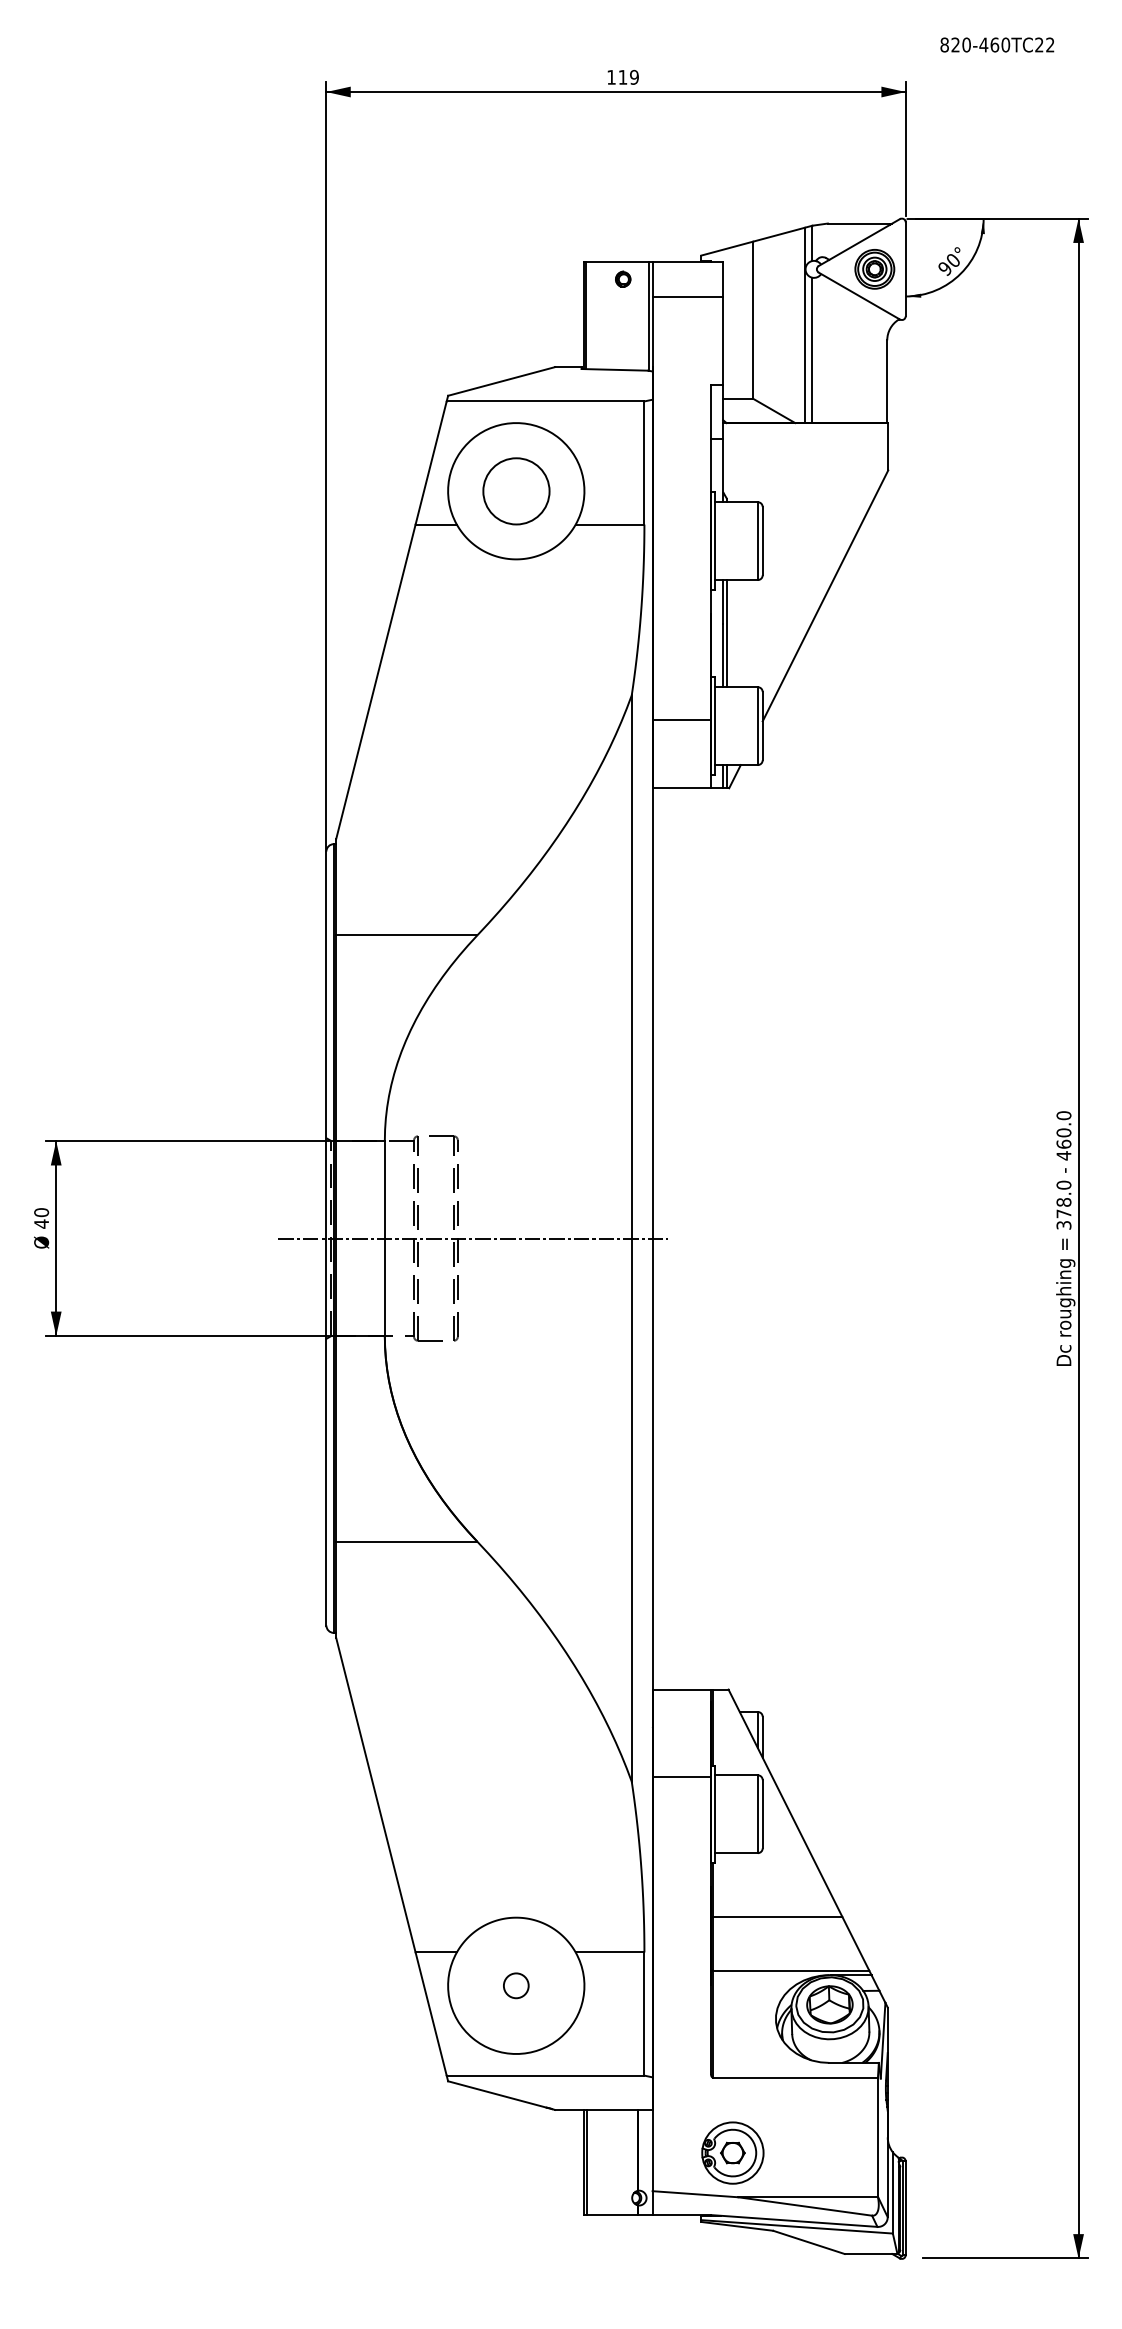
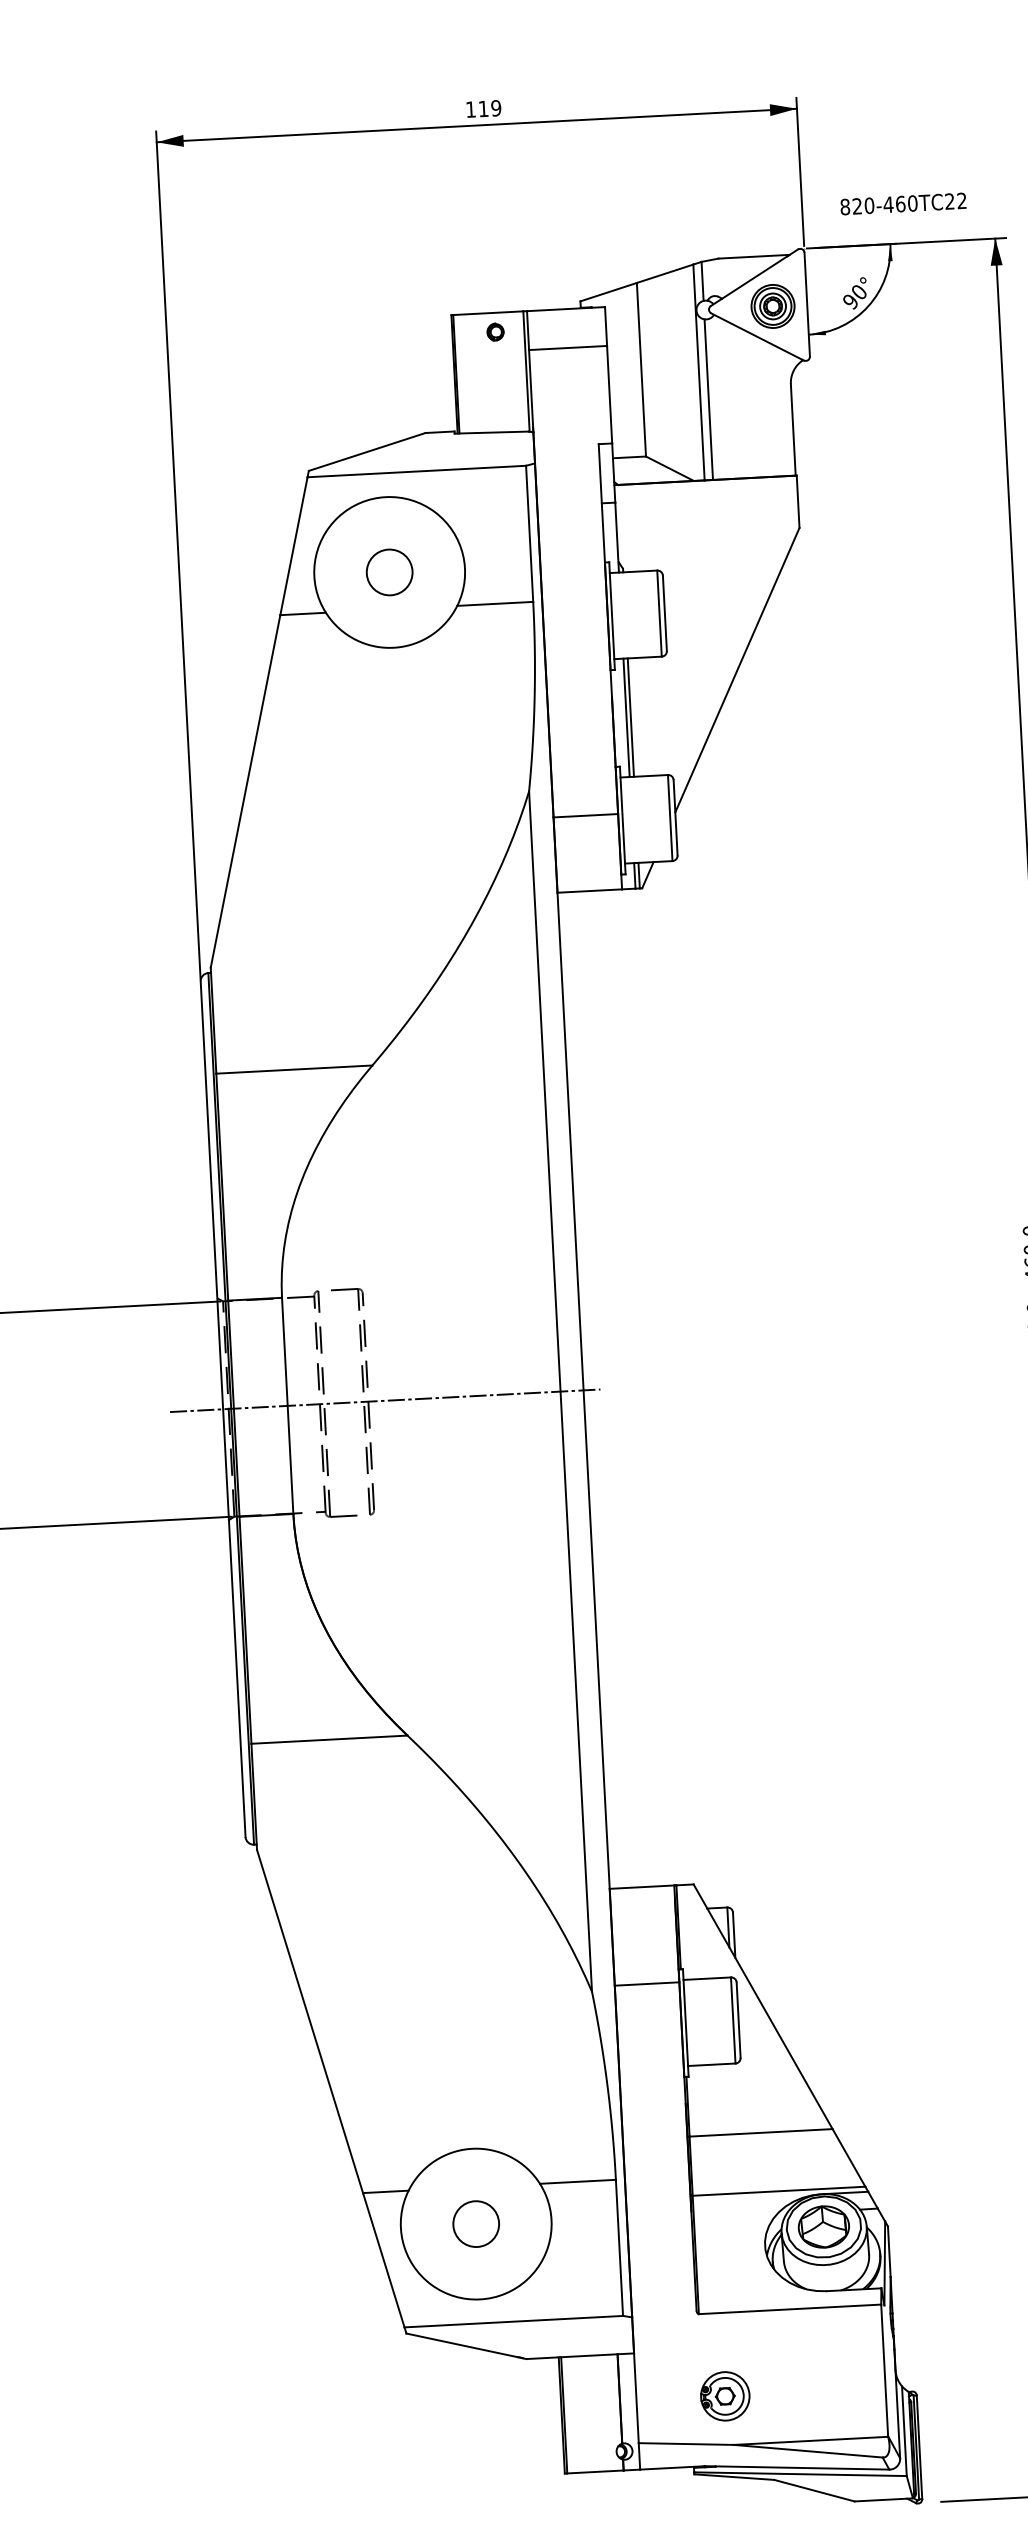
text: (997, 44) -> (903, 203), moved
circle: (515, 490) -> (388, 571), size x0.62
circle: (515, 1985) -> (475, 2223), size x1.67
part: (732, 2152) -> (724, 2395), size x0.71

